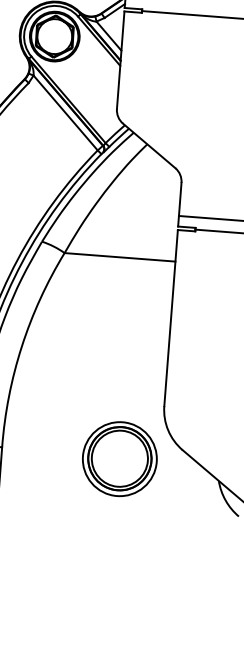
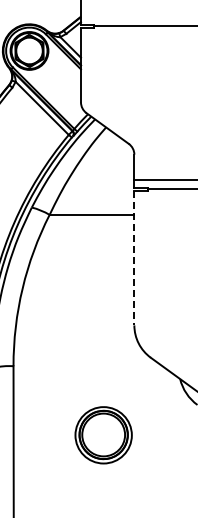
line: (171, 318) -> (134, 258), solid -> dashed
part: (119, 459) -> (103, 435), moved

